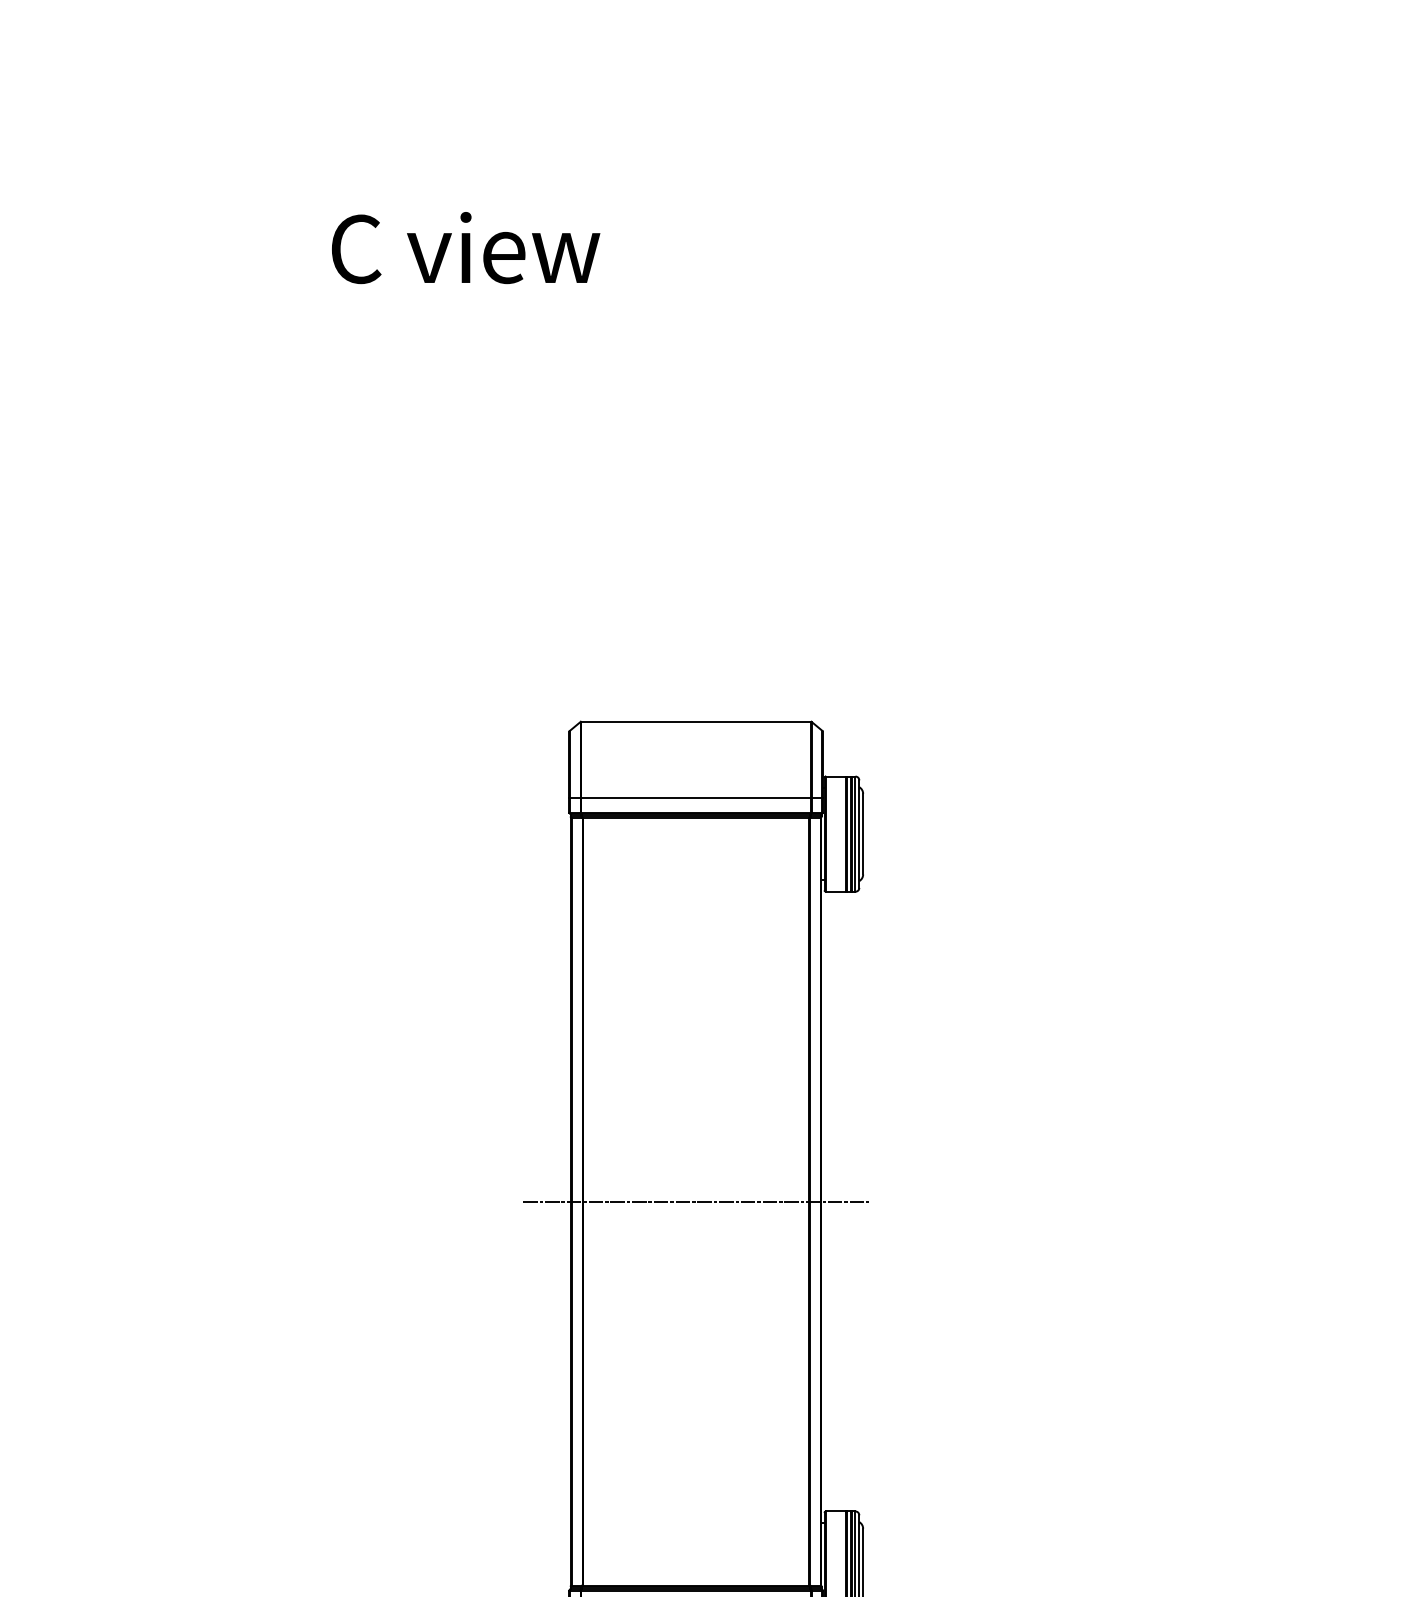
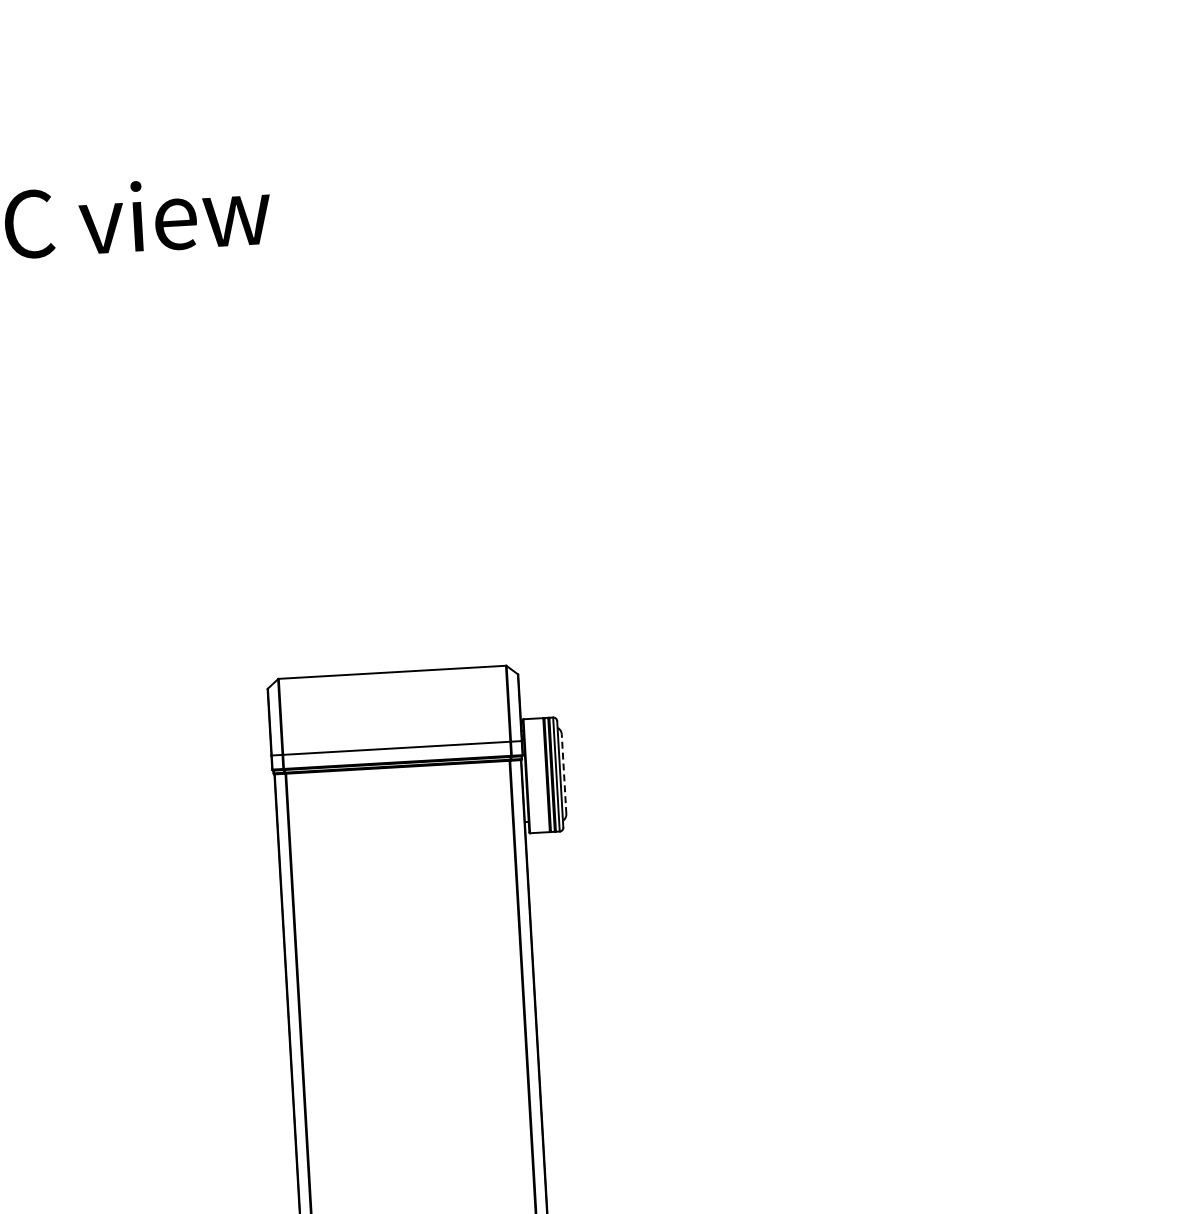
line: (863, 833) -> (564, 773), solid -> dashed
line: (695, 1201) -> (419, 1147), removed

